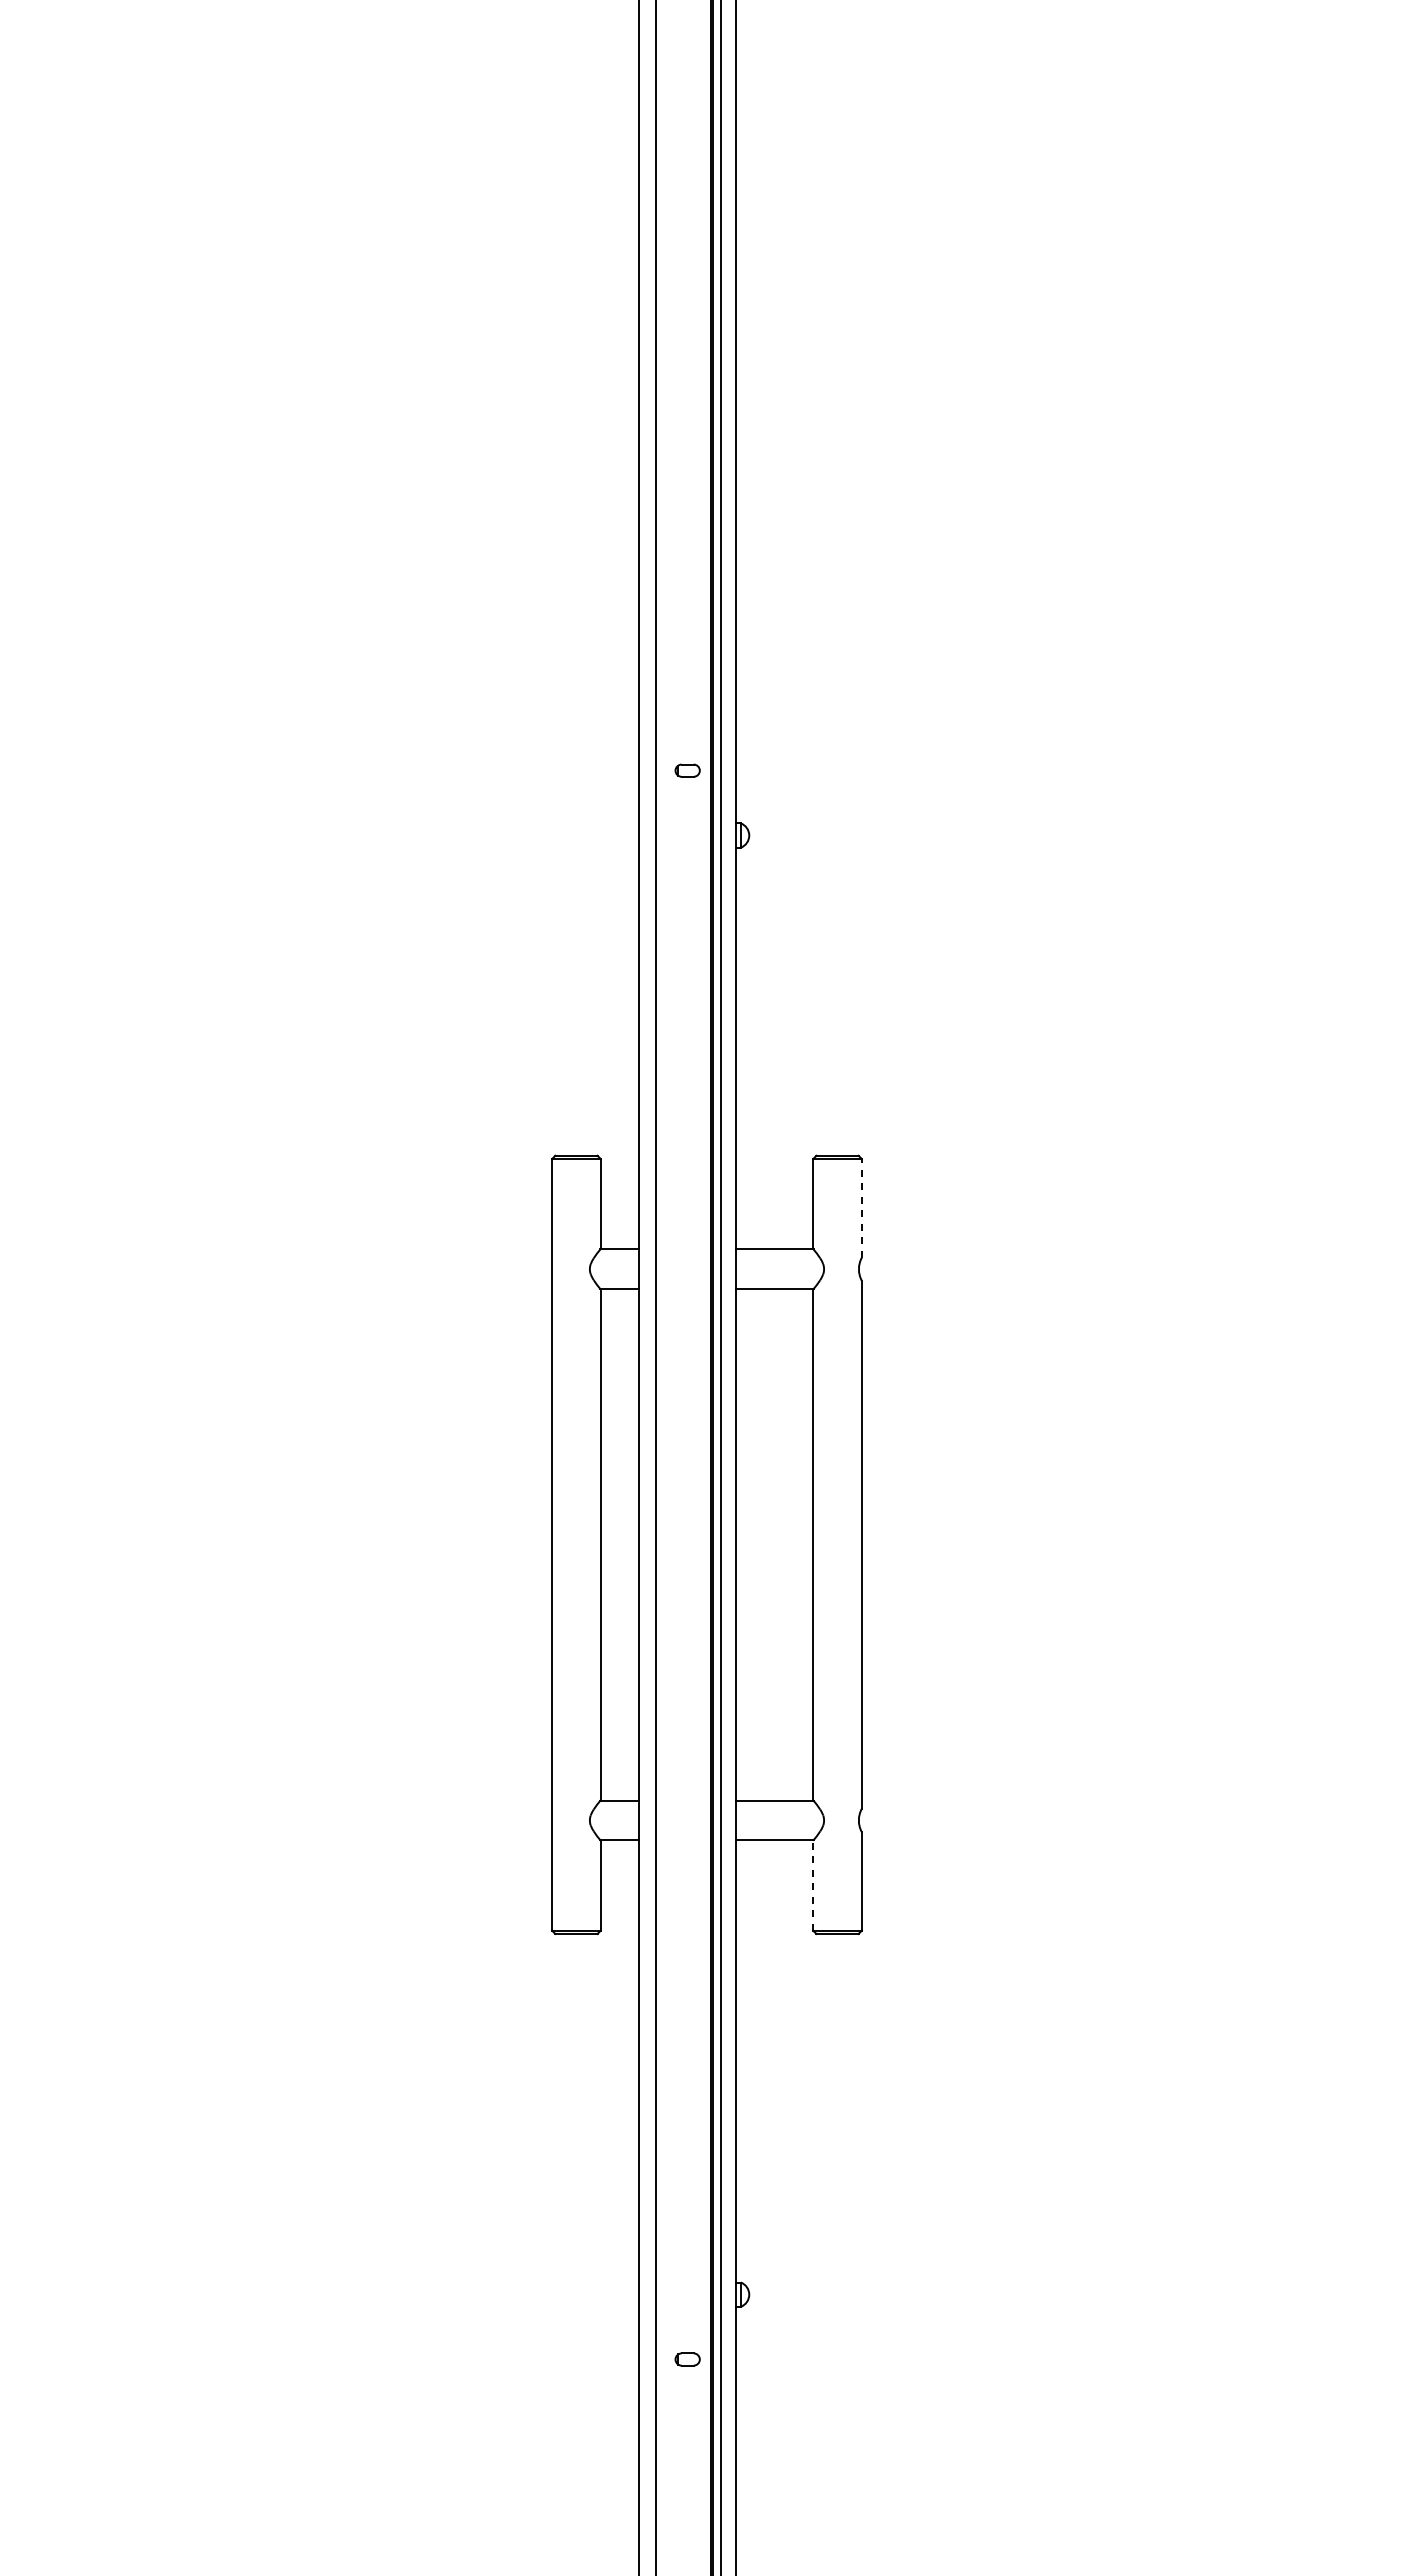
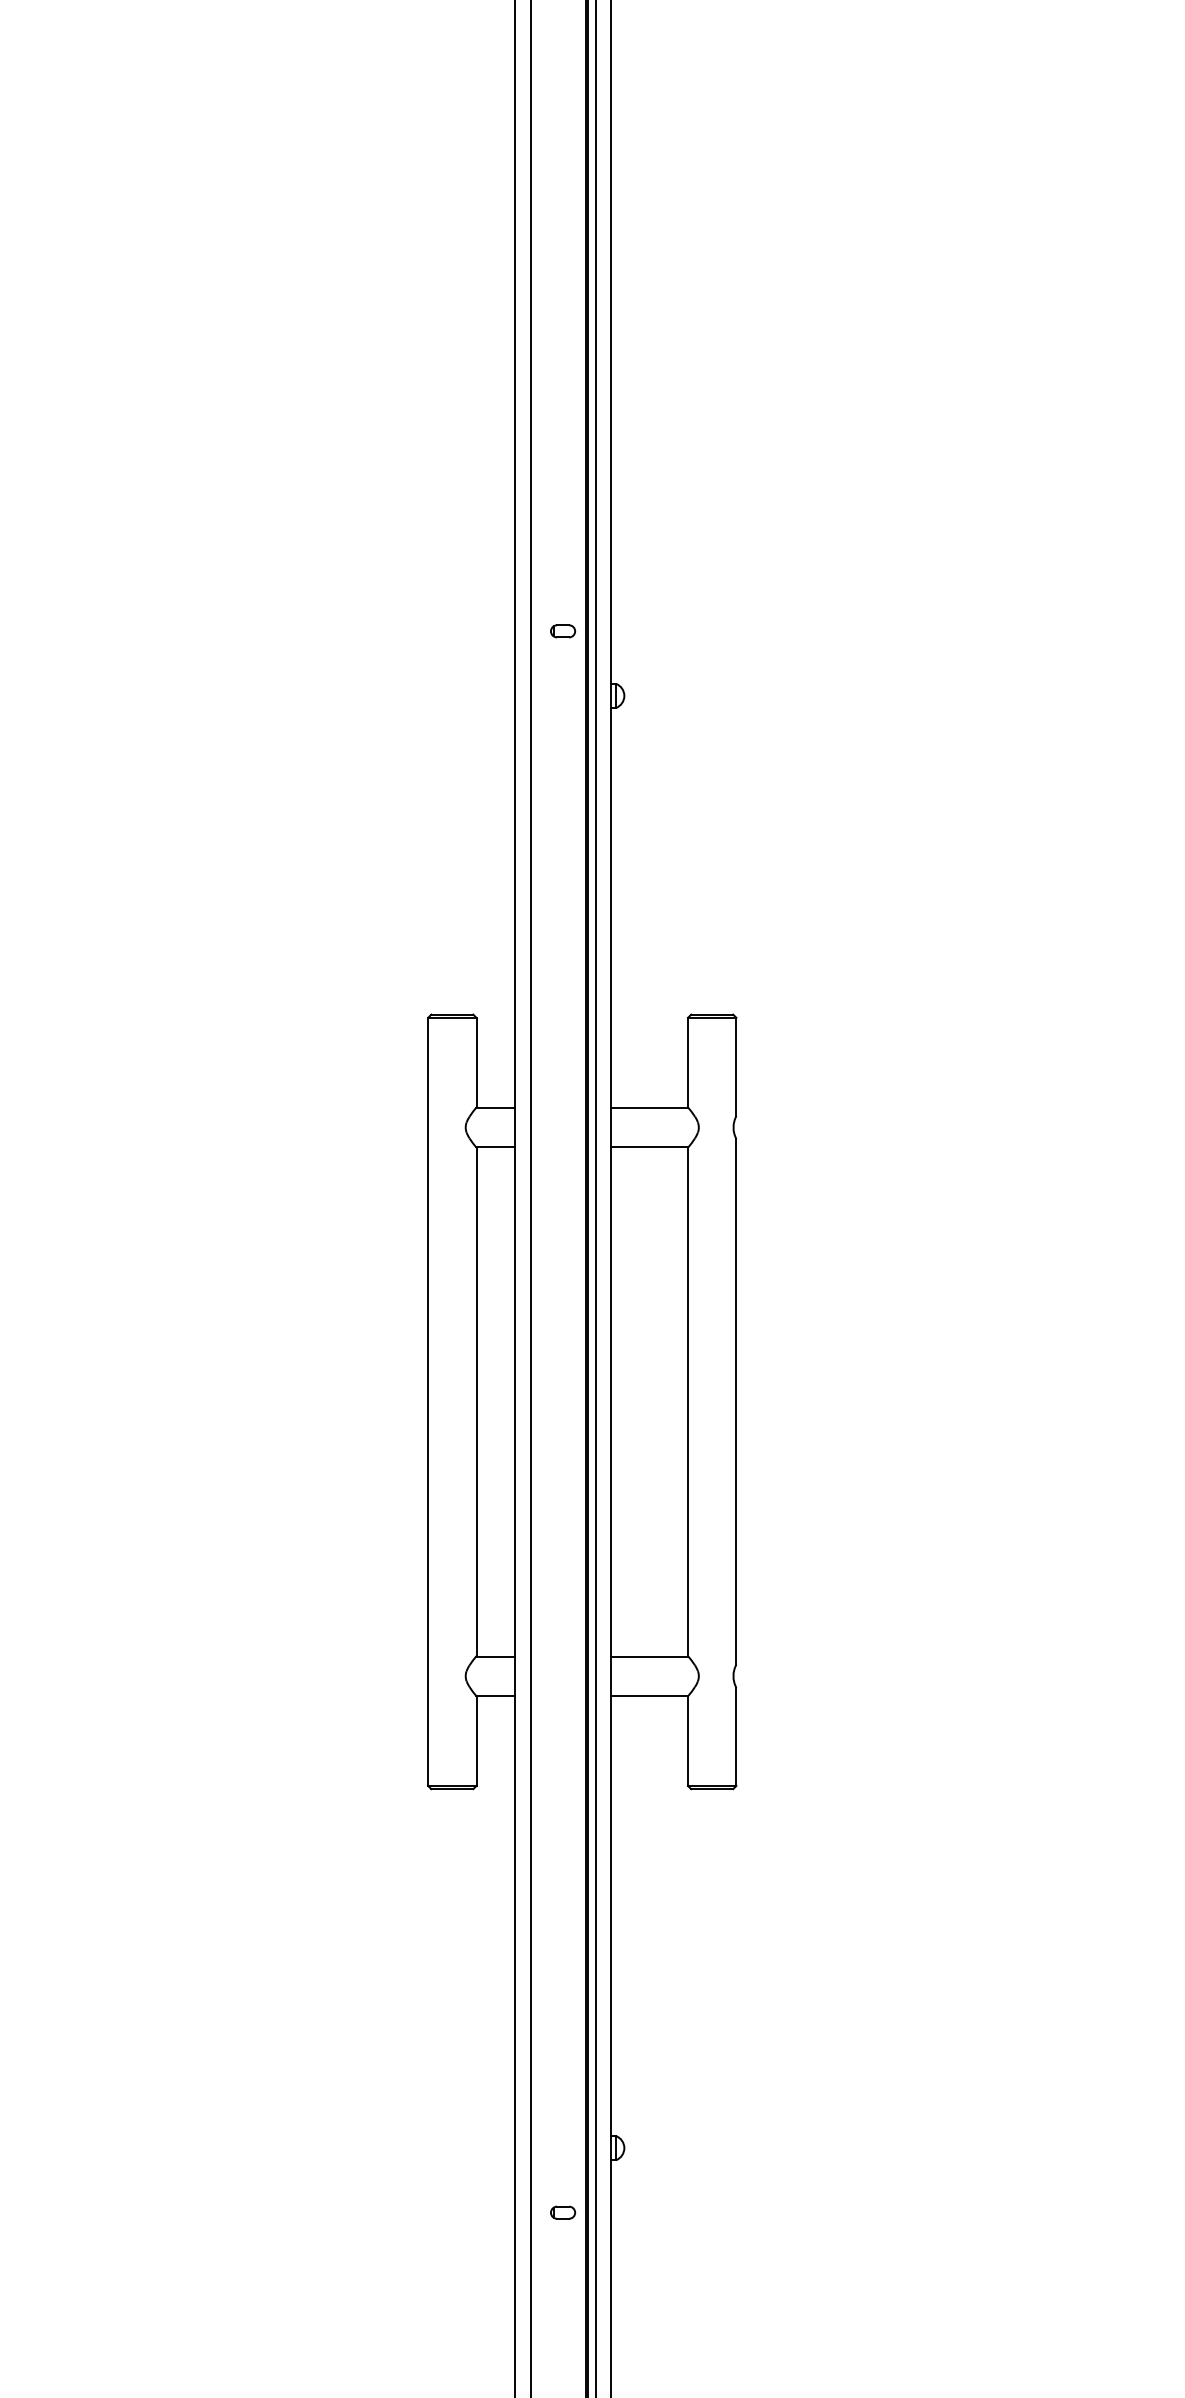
line: (861, 1207) -> (736, 1066), dashed -> solid
line: (813, 1885) -> (688, 1740), dashed -> solid

